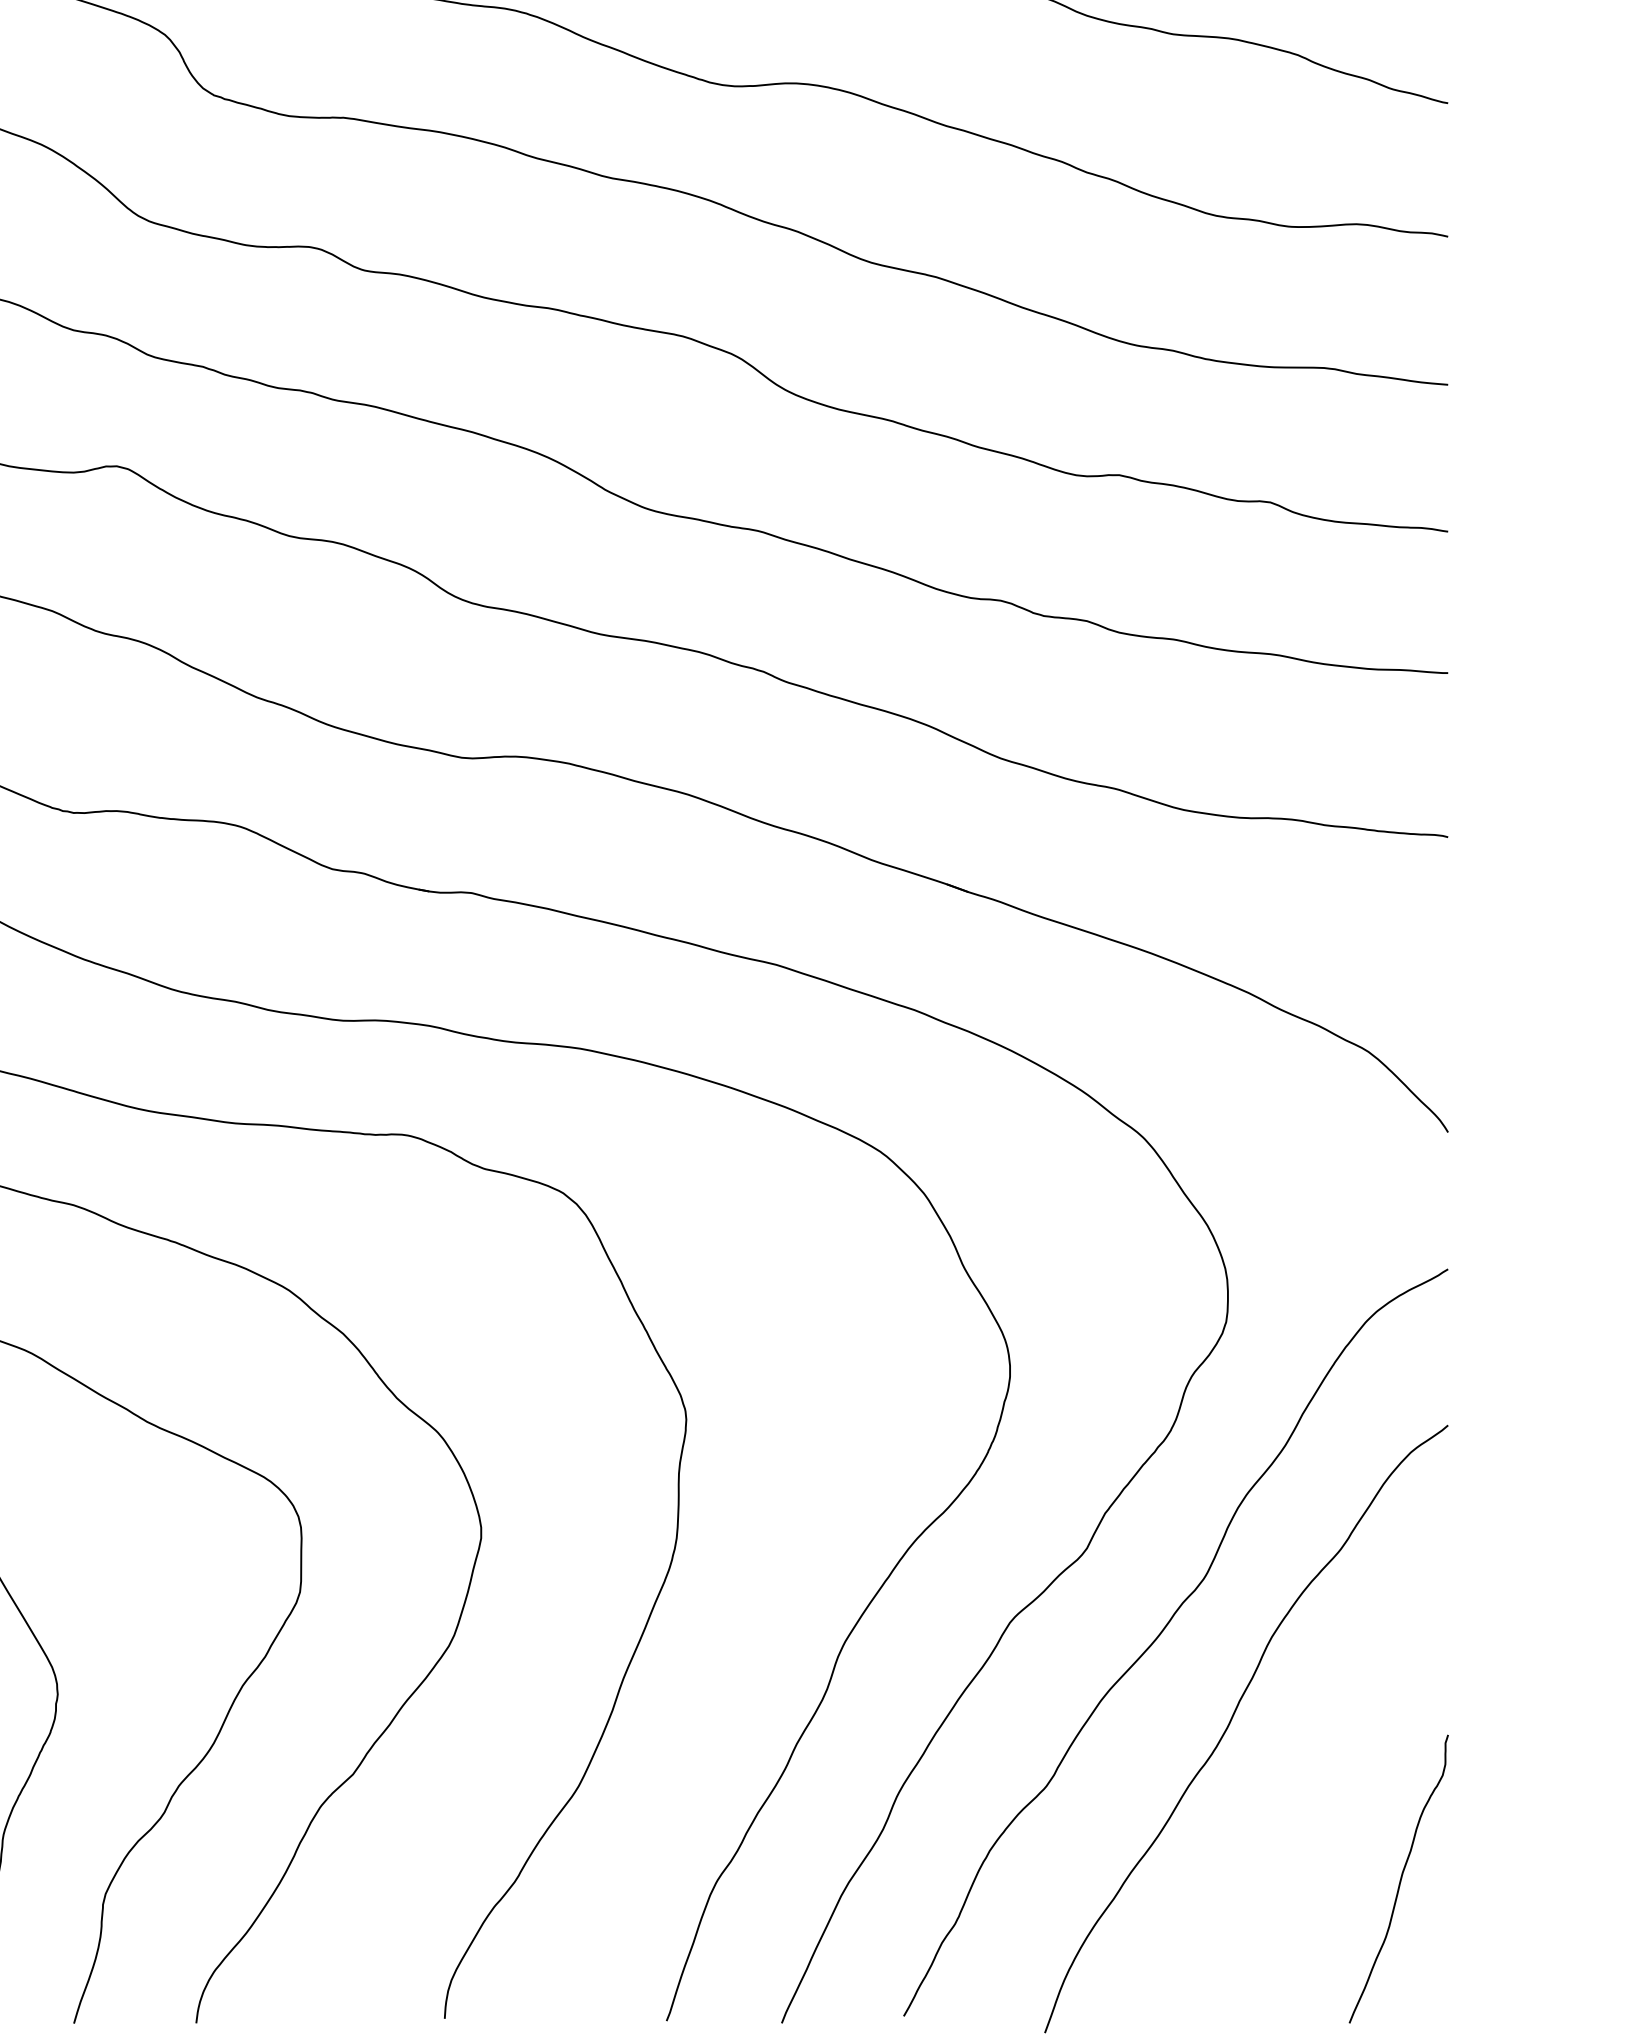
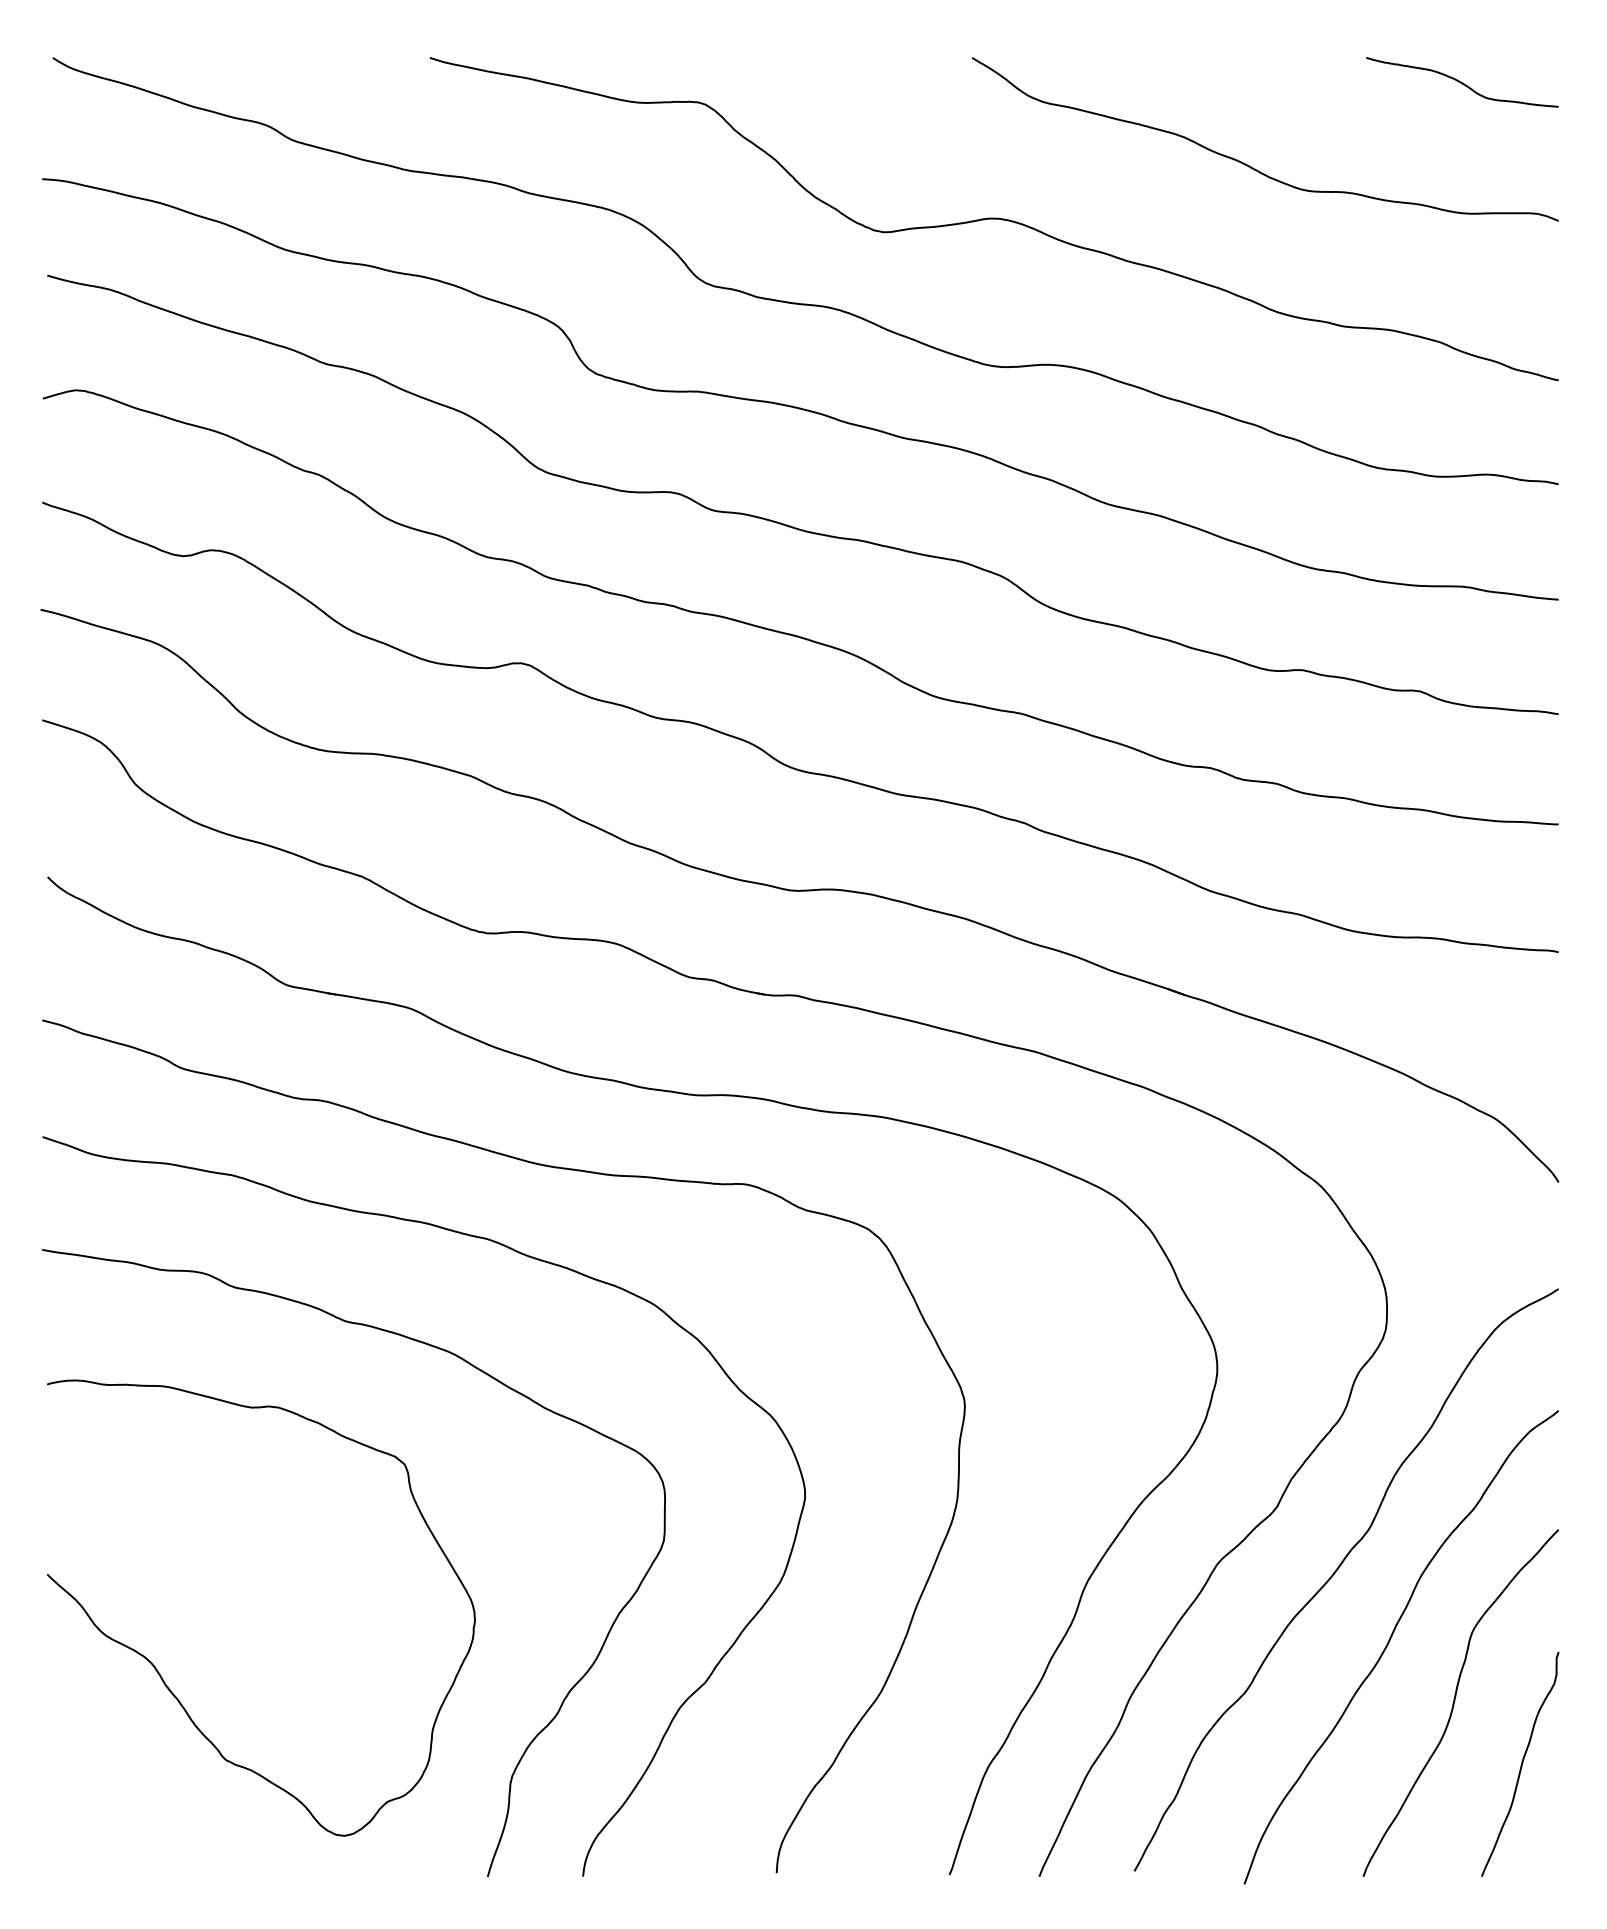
curve: (1315, 1798) -> (1455, 1701), added

